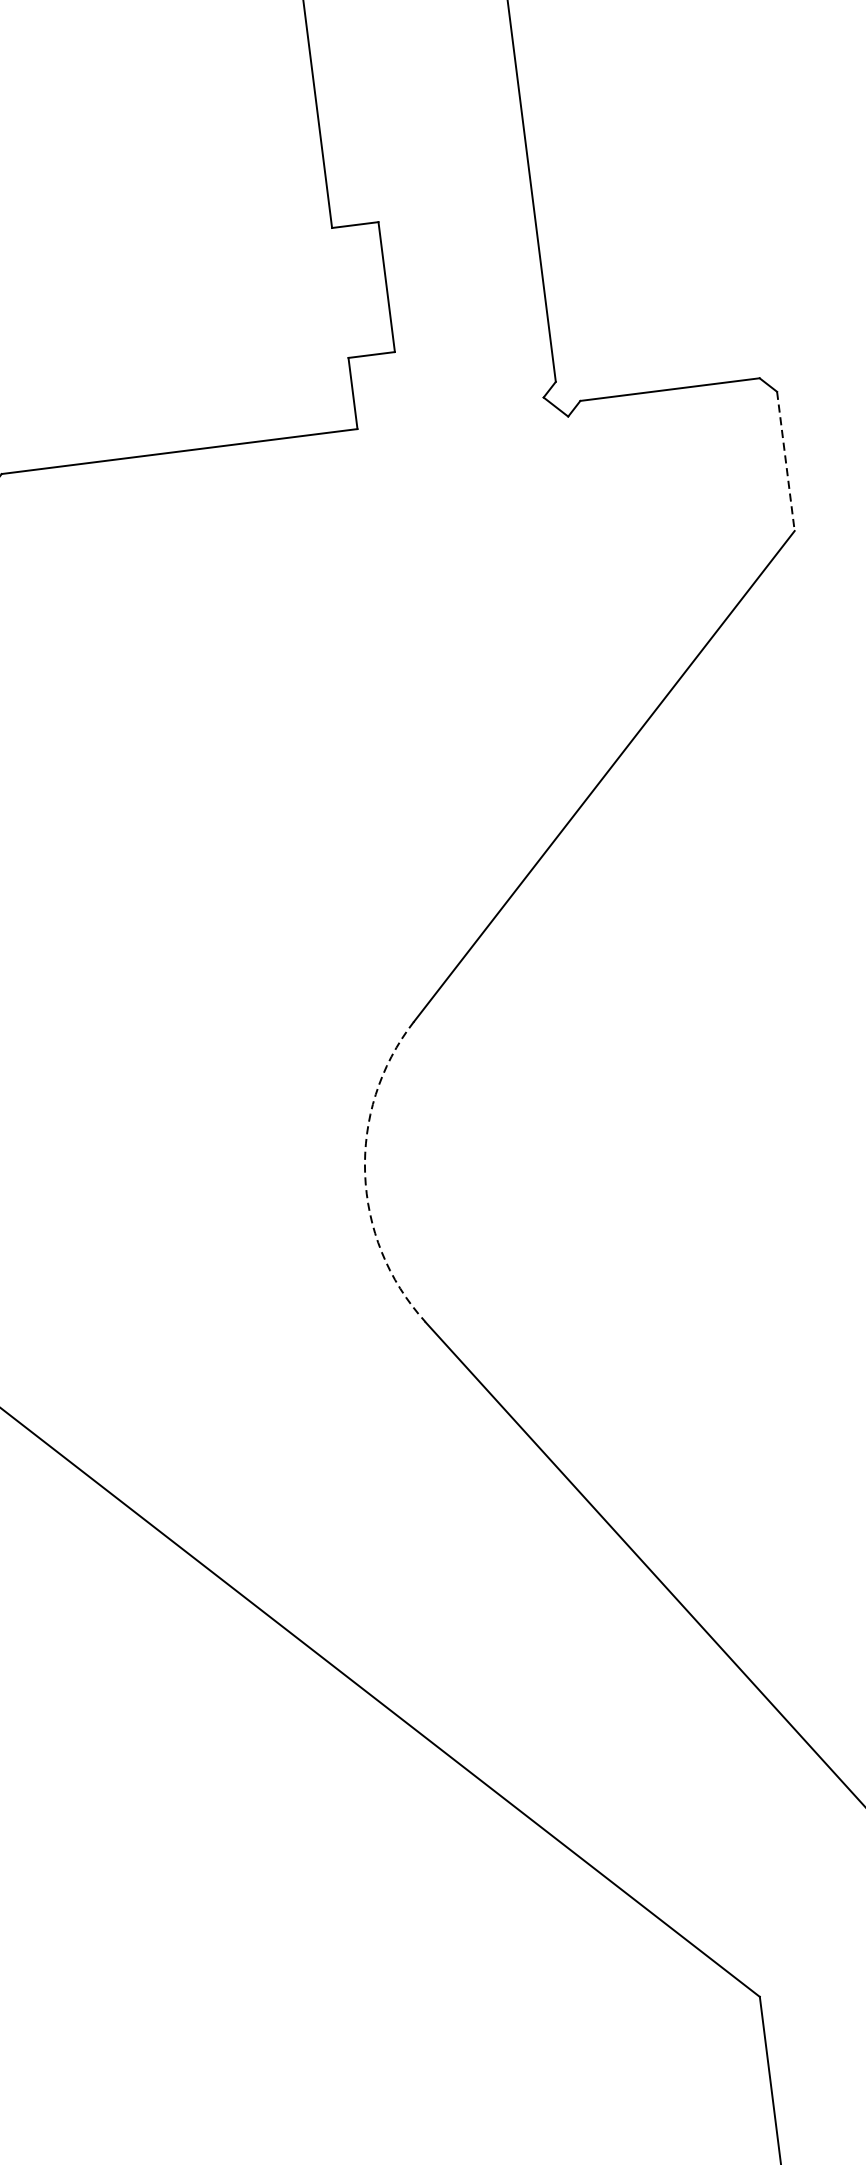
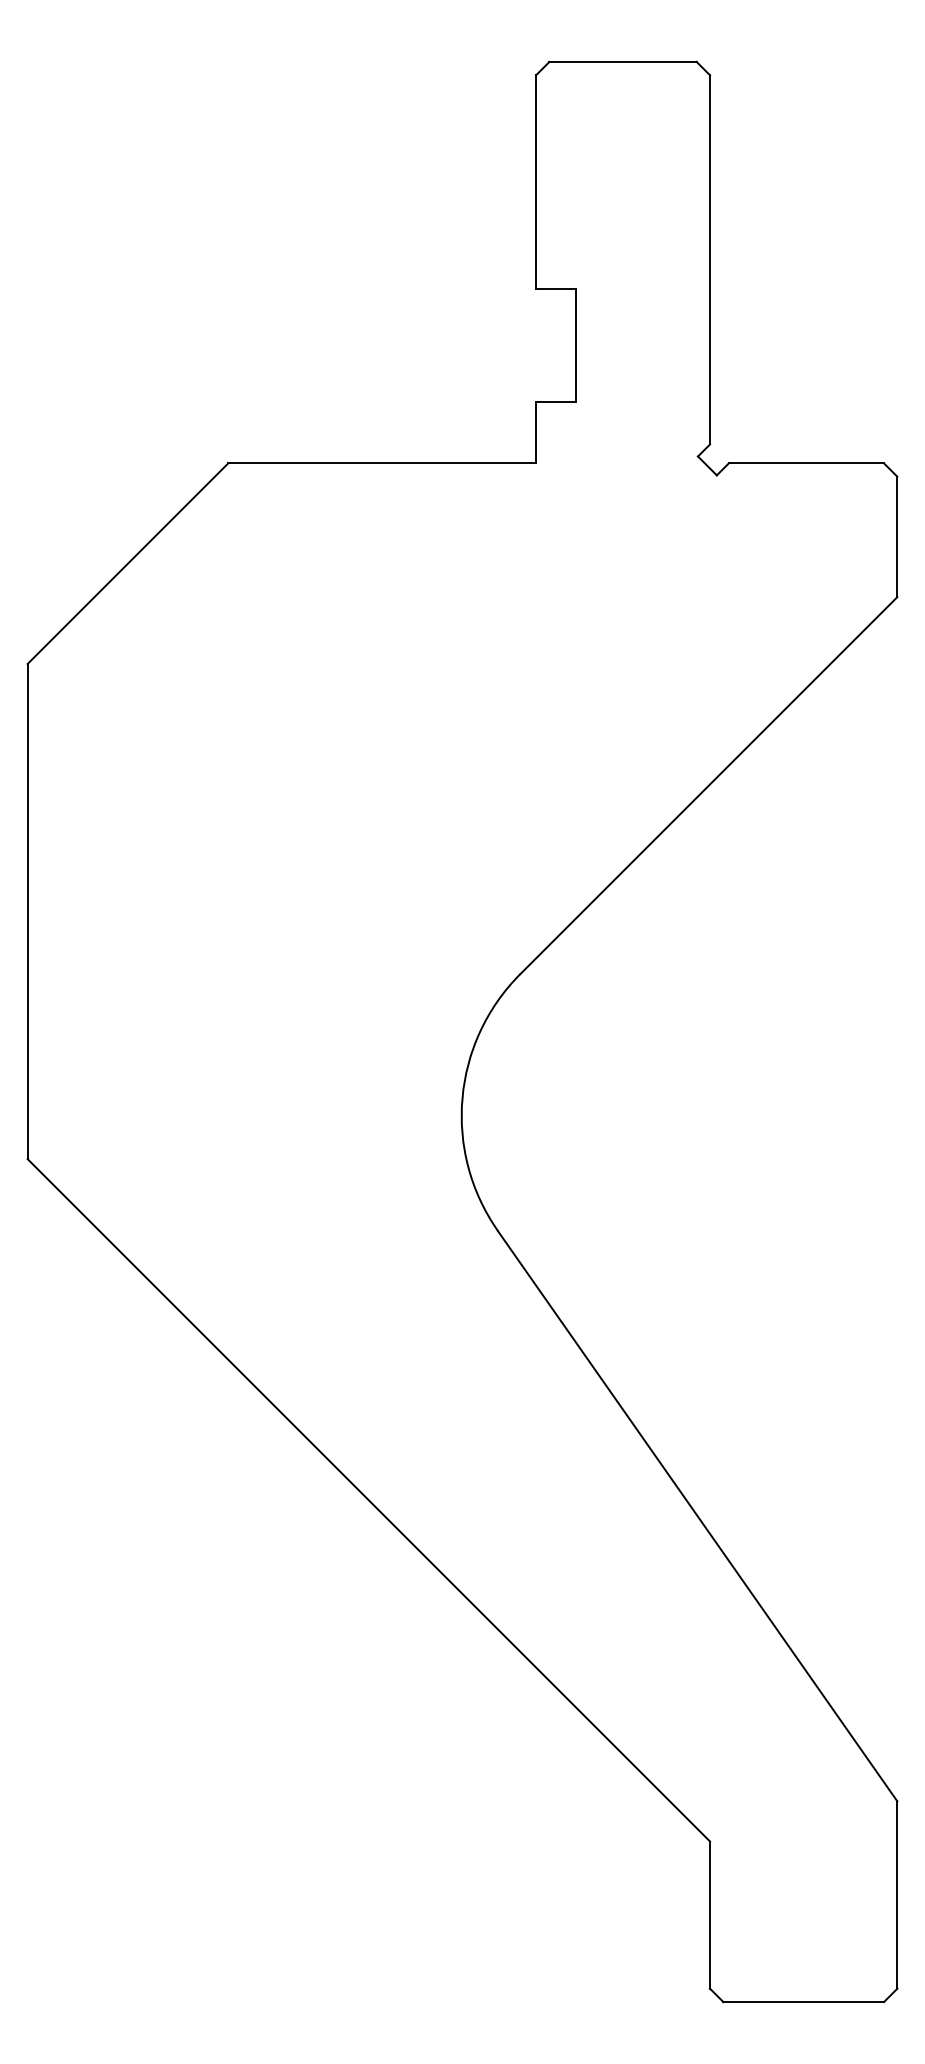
line: (786, 462) -> (897, 537), dashed -> solid
arc: (365, 1174) -> (462, 1098), dashed -> solid

